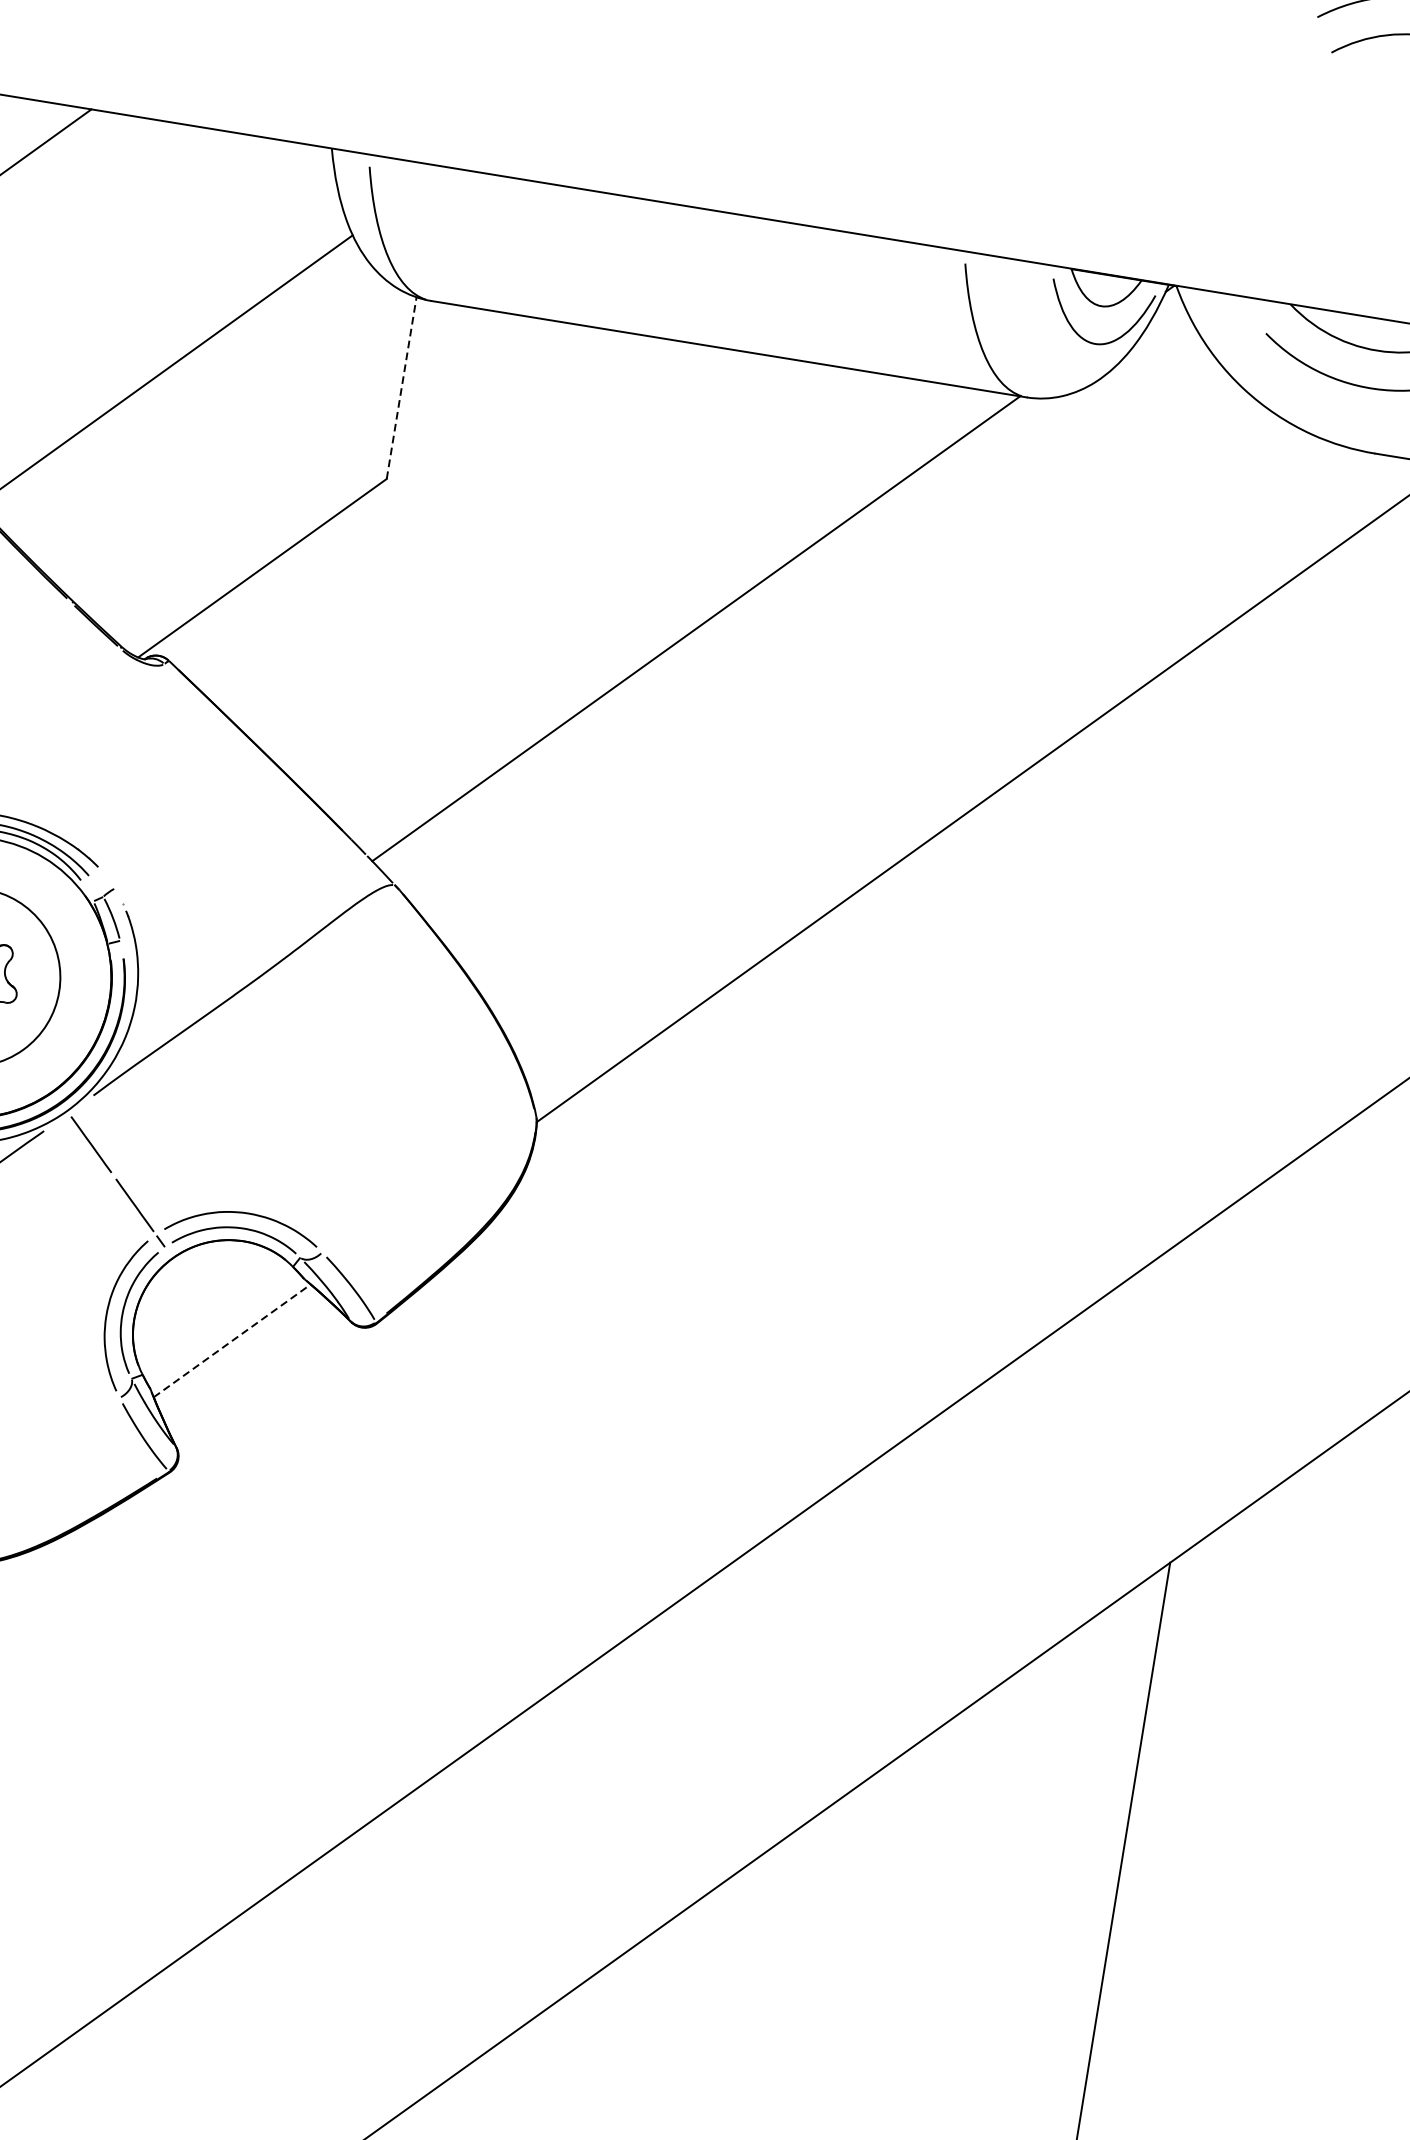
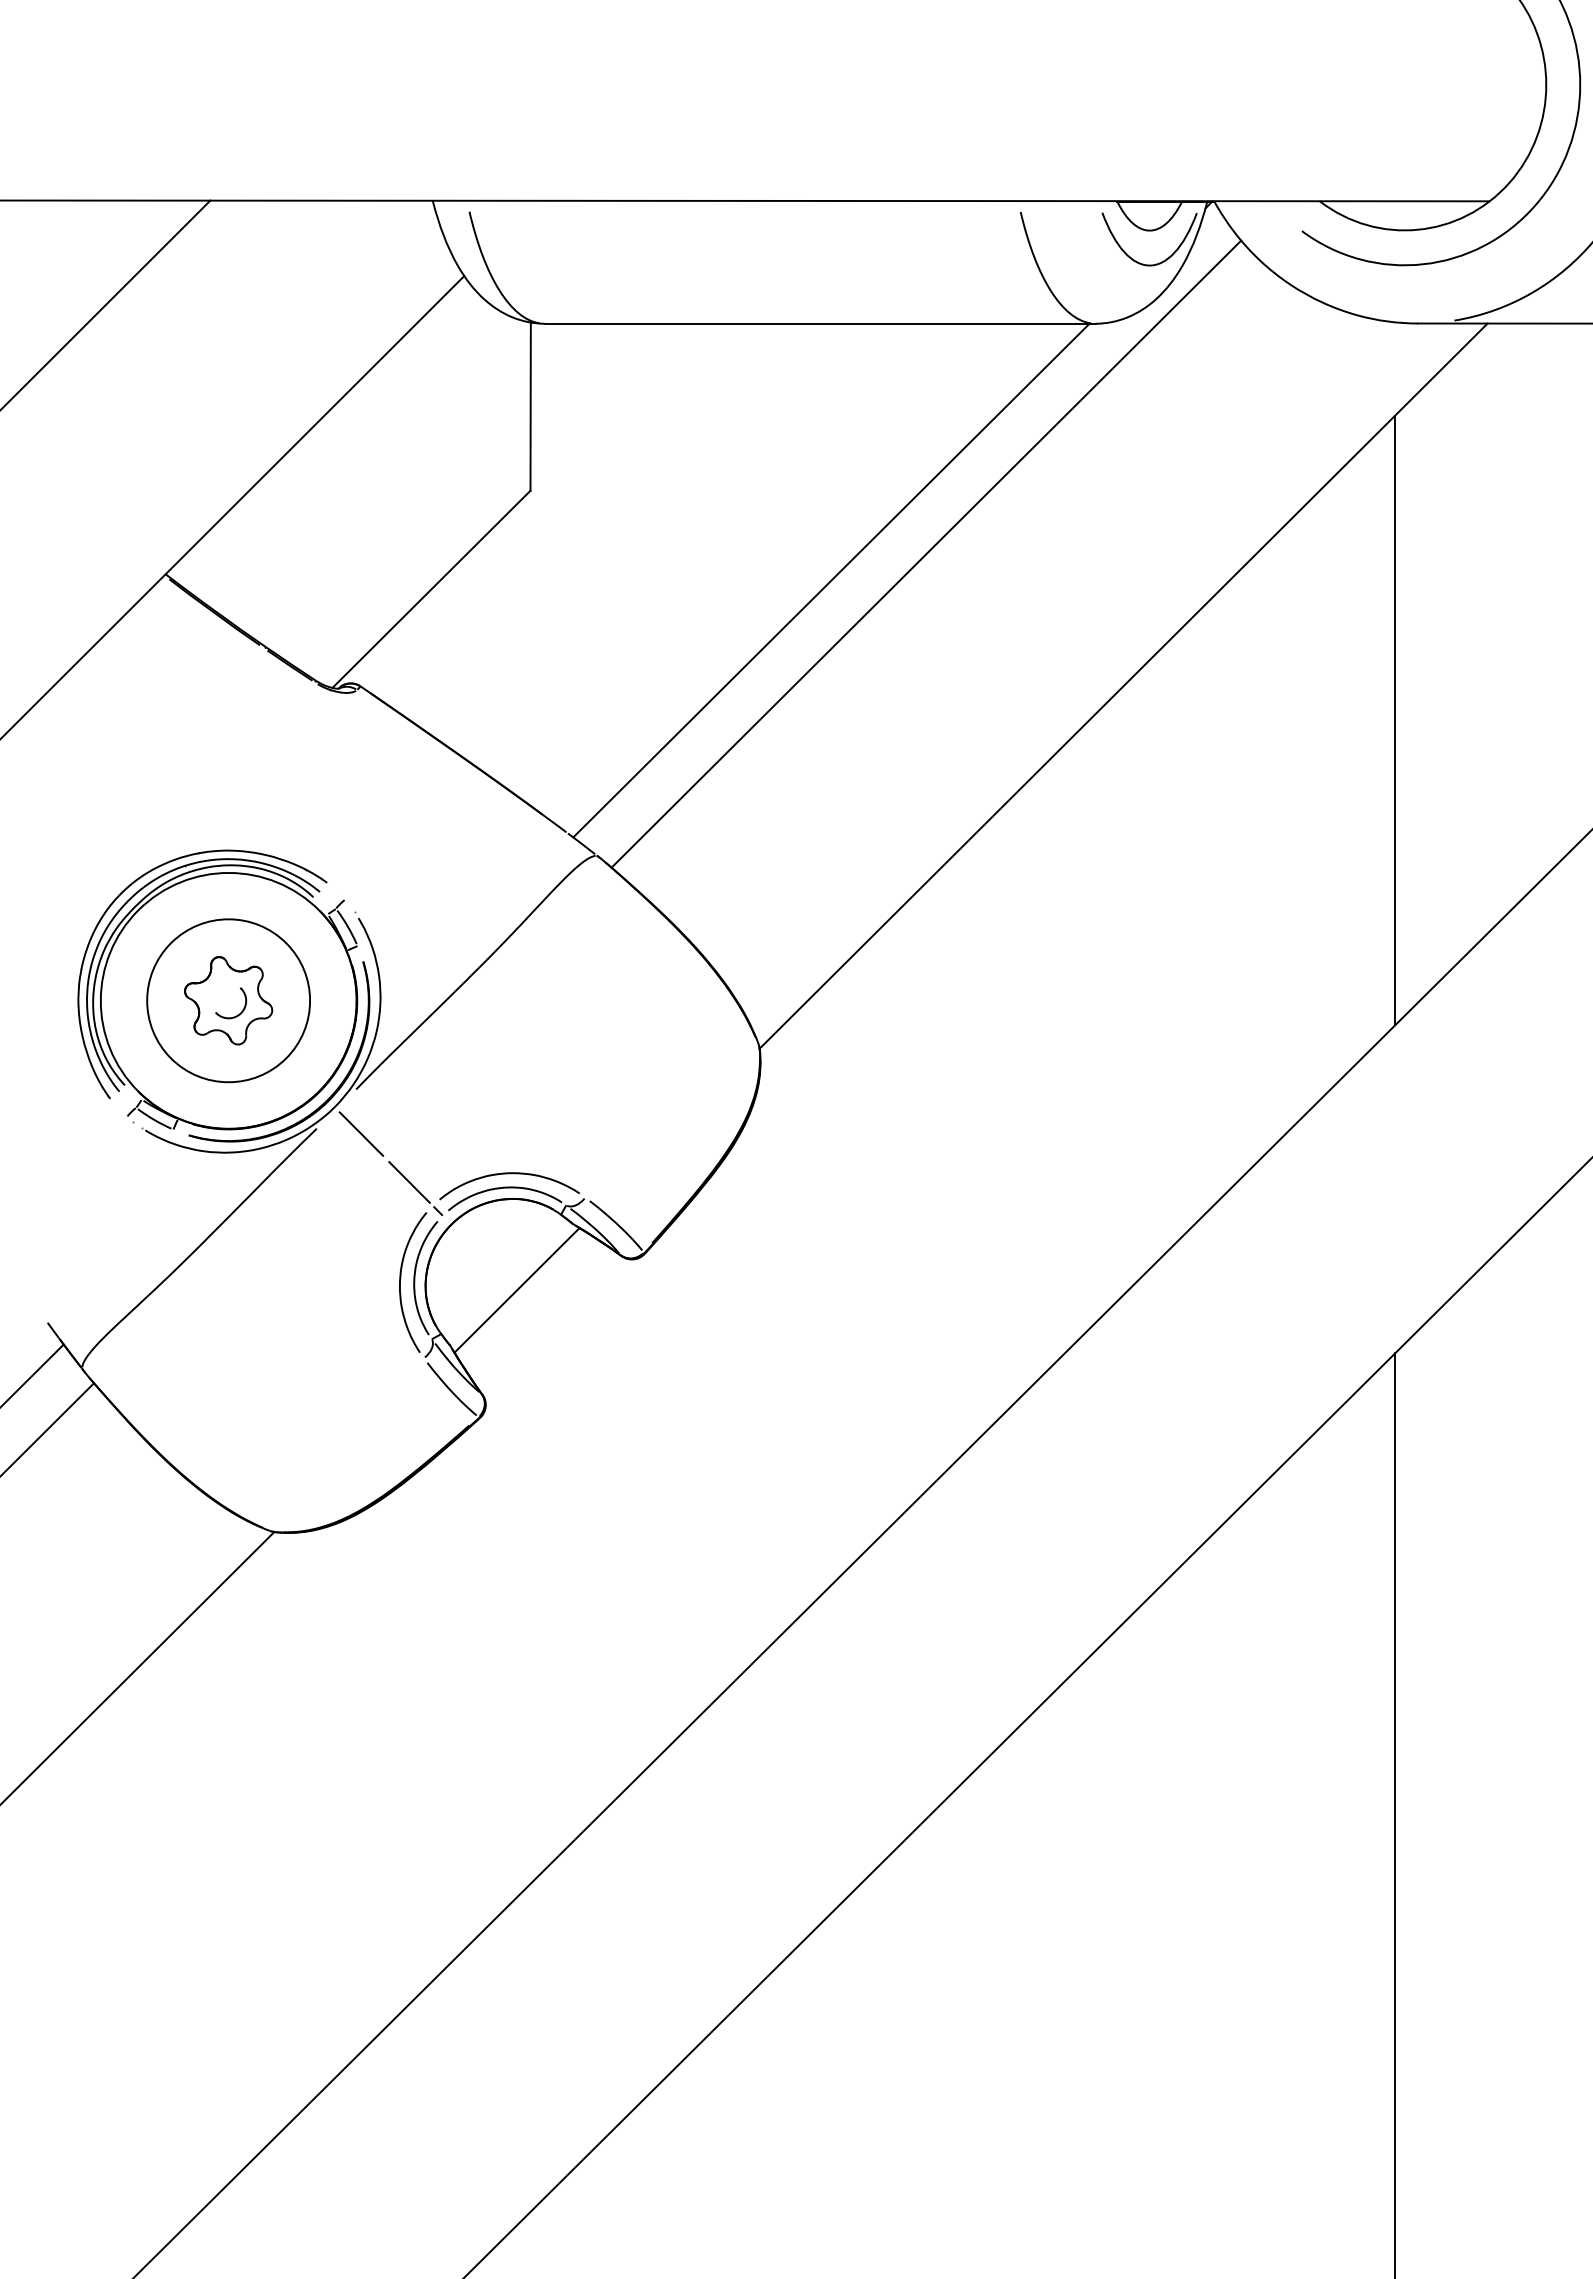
line: (401, 387) -> (530, 406), dashed -> solid
line: (803, 616) -> (926, 553), added
line: (1281, 878) -> (1395, 720), added
line: (232, 1341) -> (517, 1290), dashed -> solid

